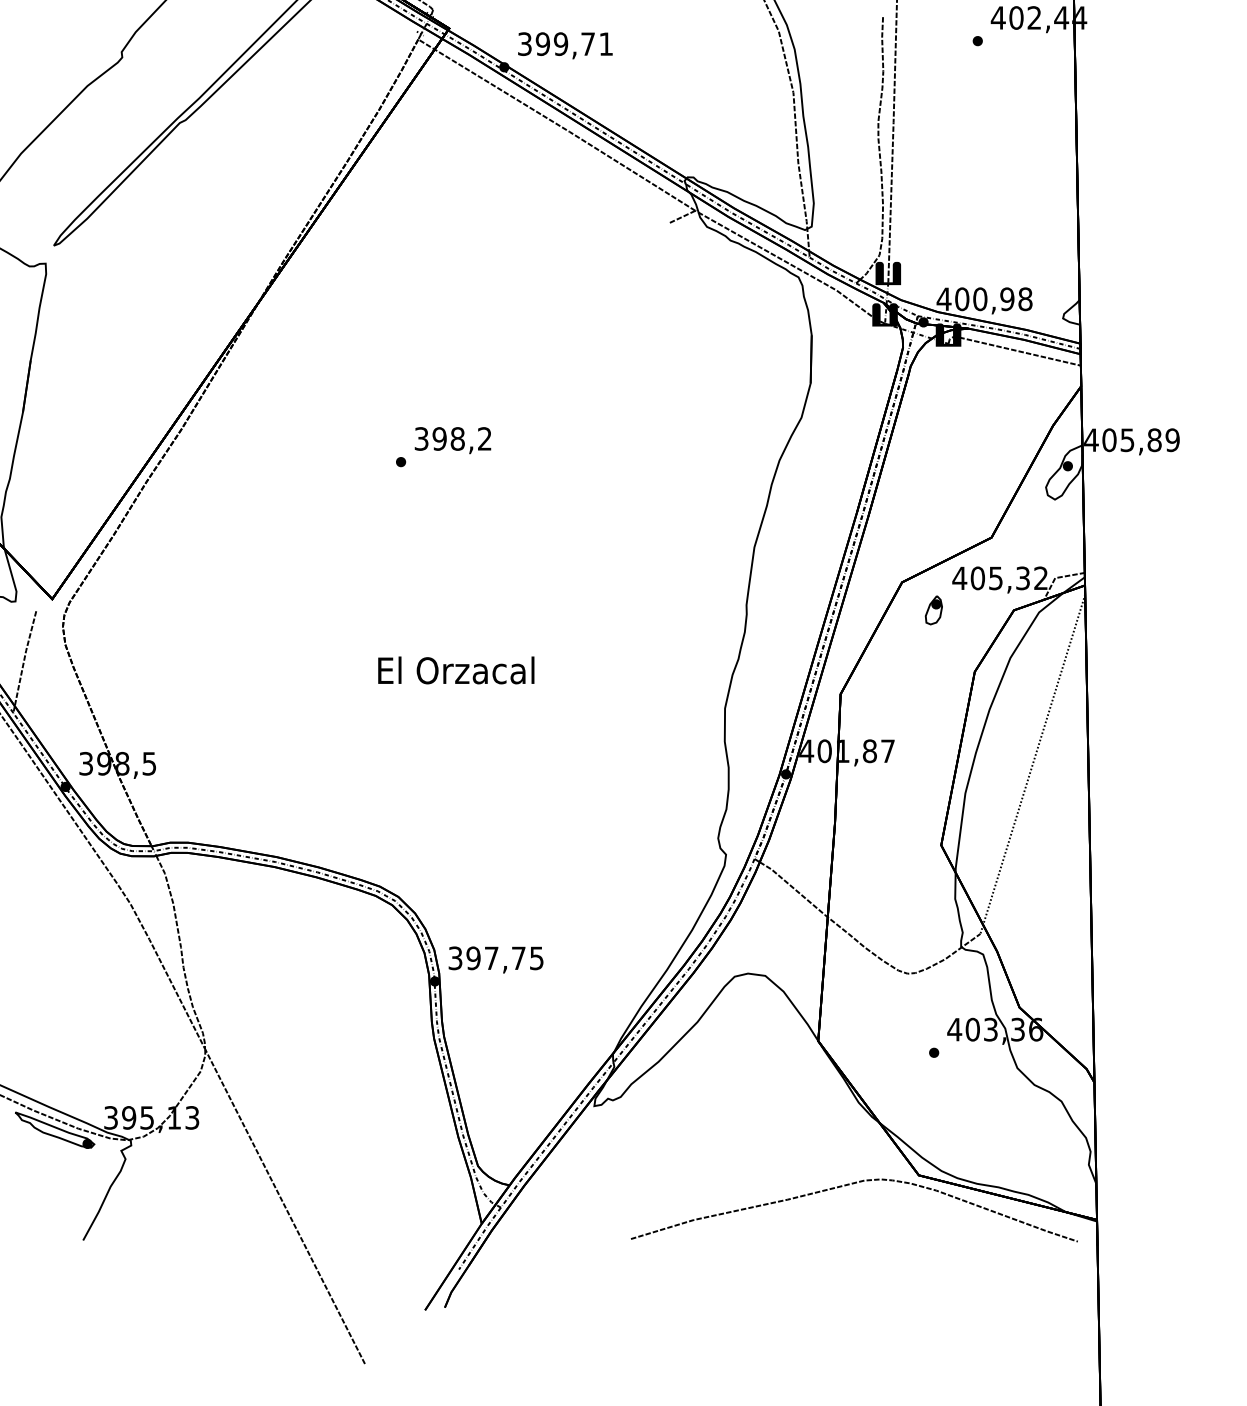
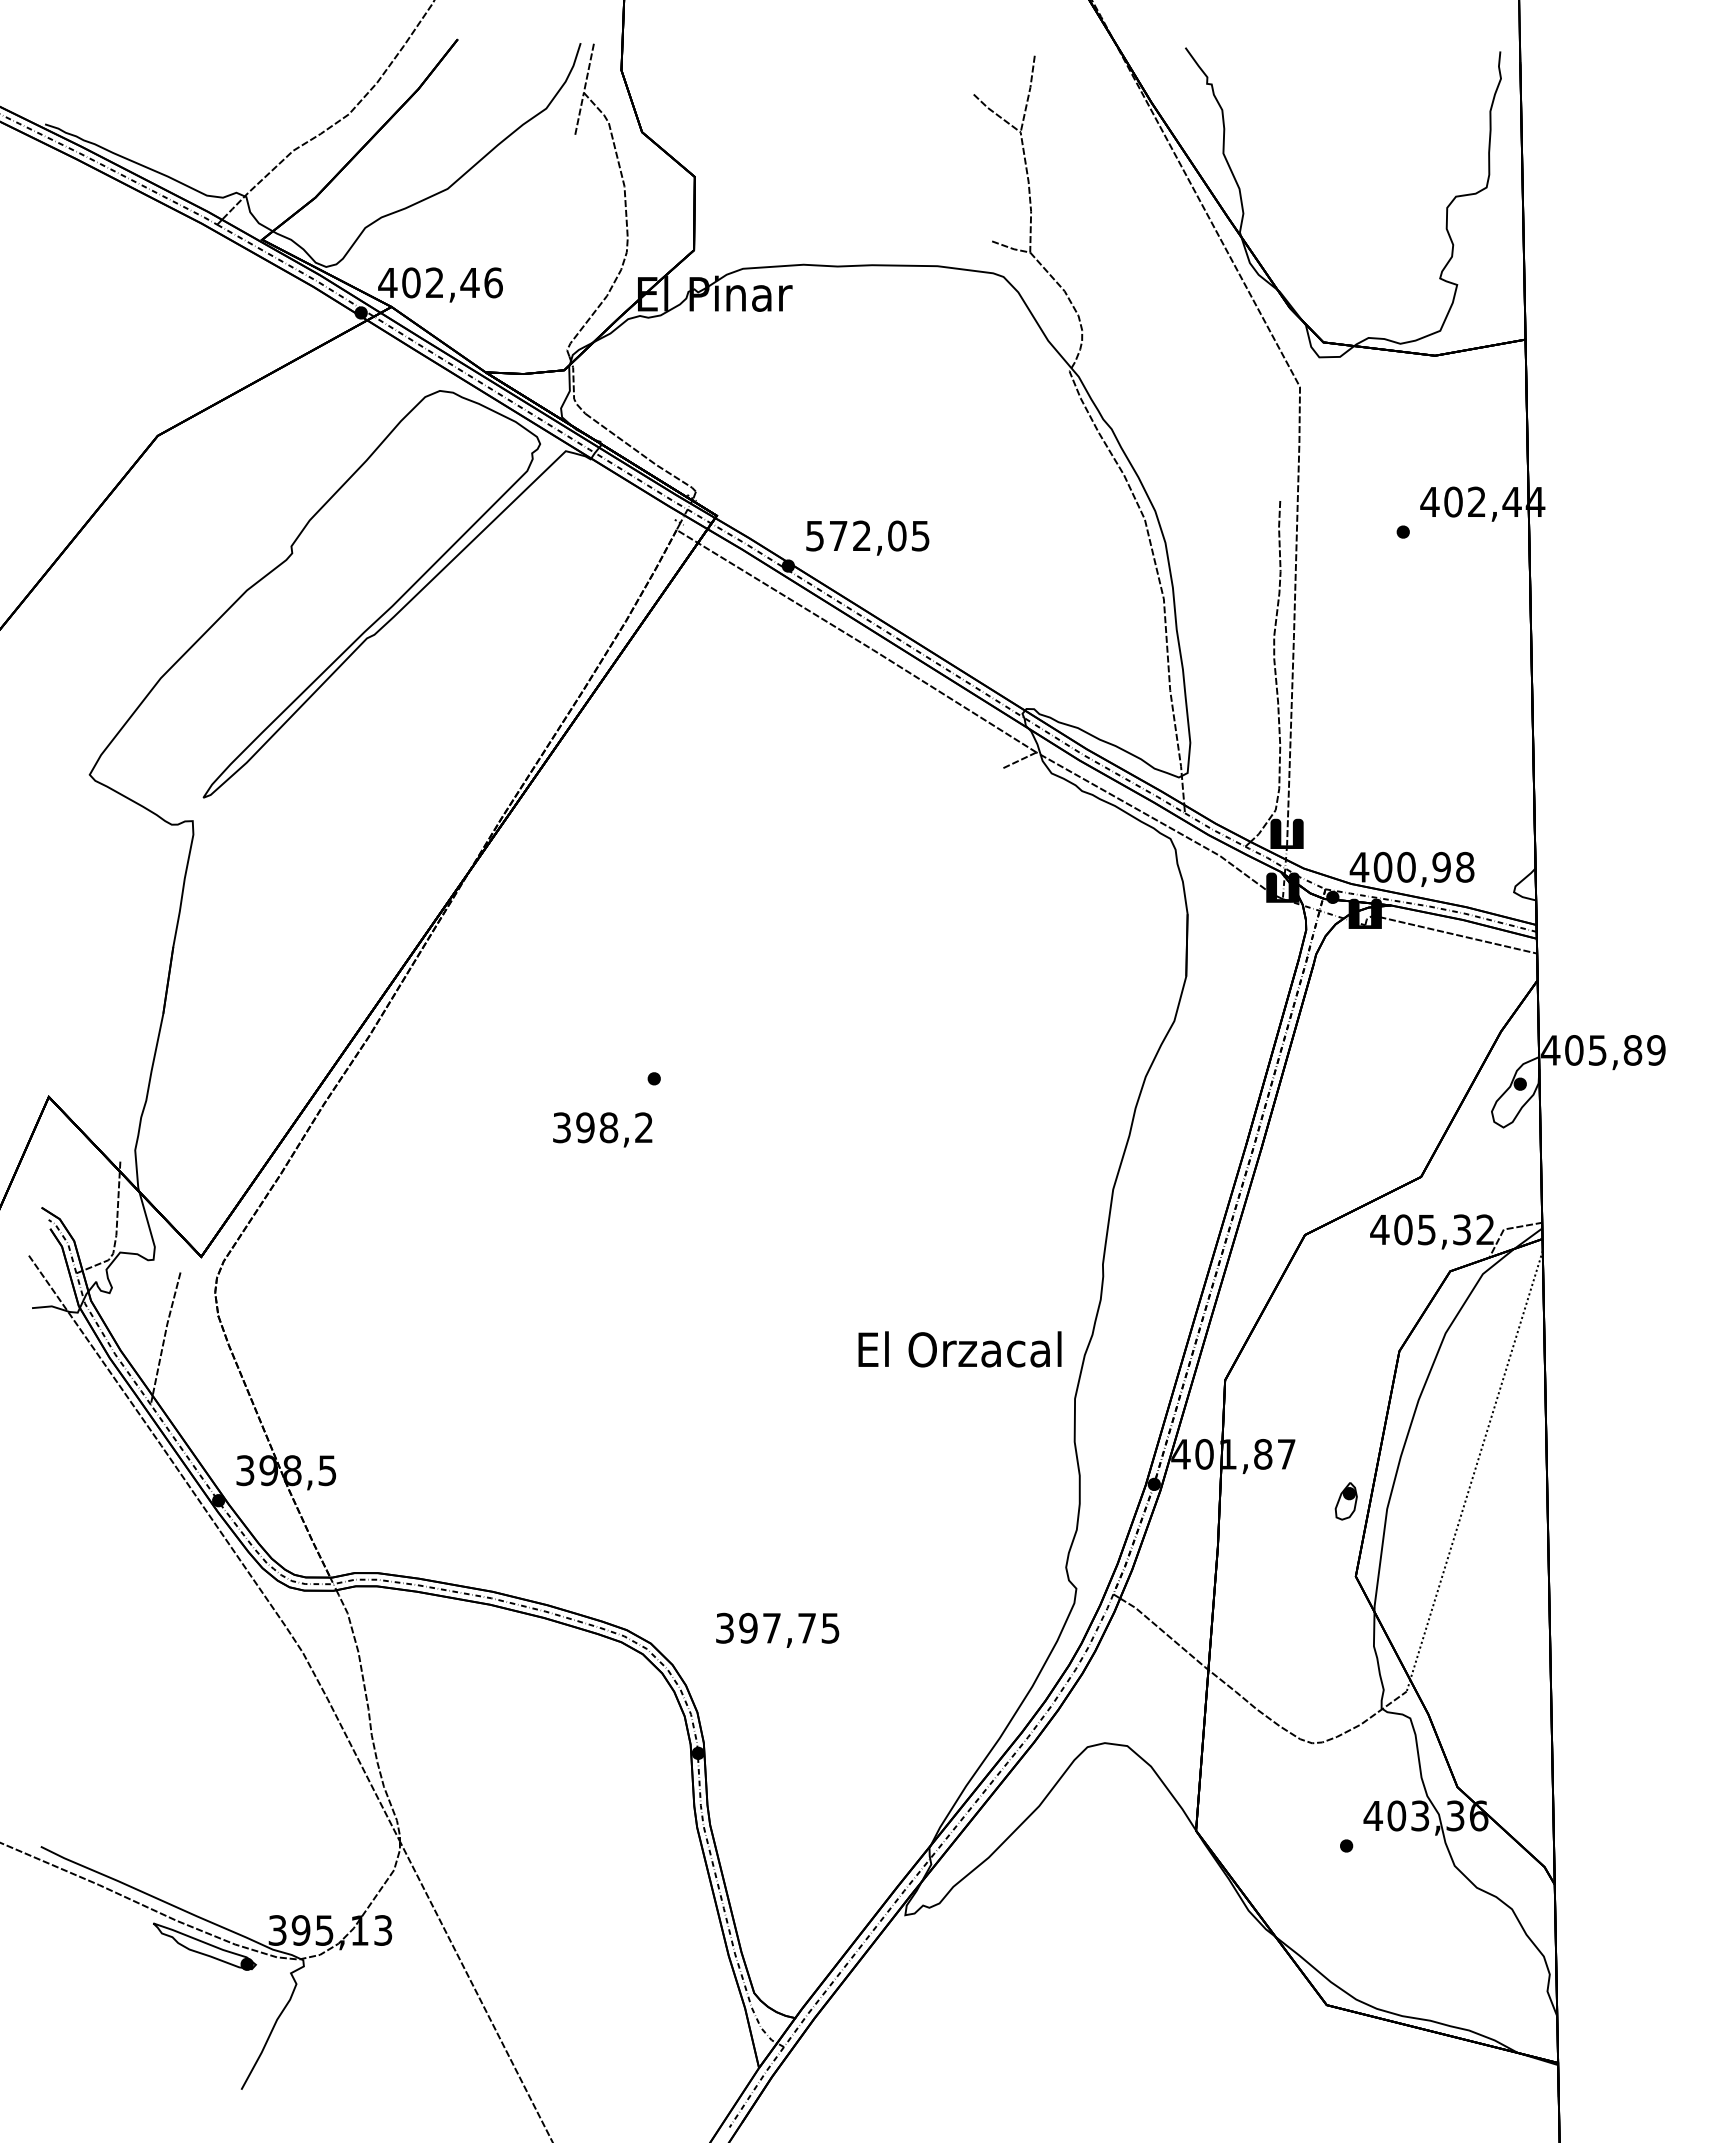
text: (565, 43) -> (867, 535), 399,71 -> 572,05
text: (452, 440) -> (602, 1129), moved
part: (933, 610) -> (1345, 1501), moved
text: (455, 670) -> (959, 1349), moved
text: (495, 959) -> (777, 1629), moved
curve: (847, 1185) -> (1234, 2018), removed

